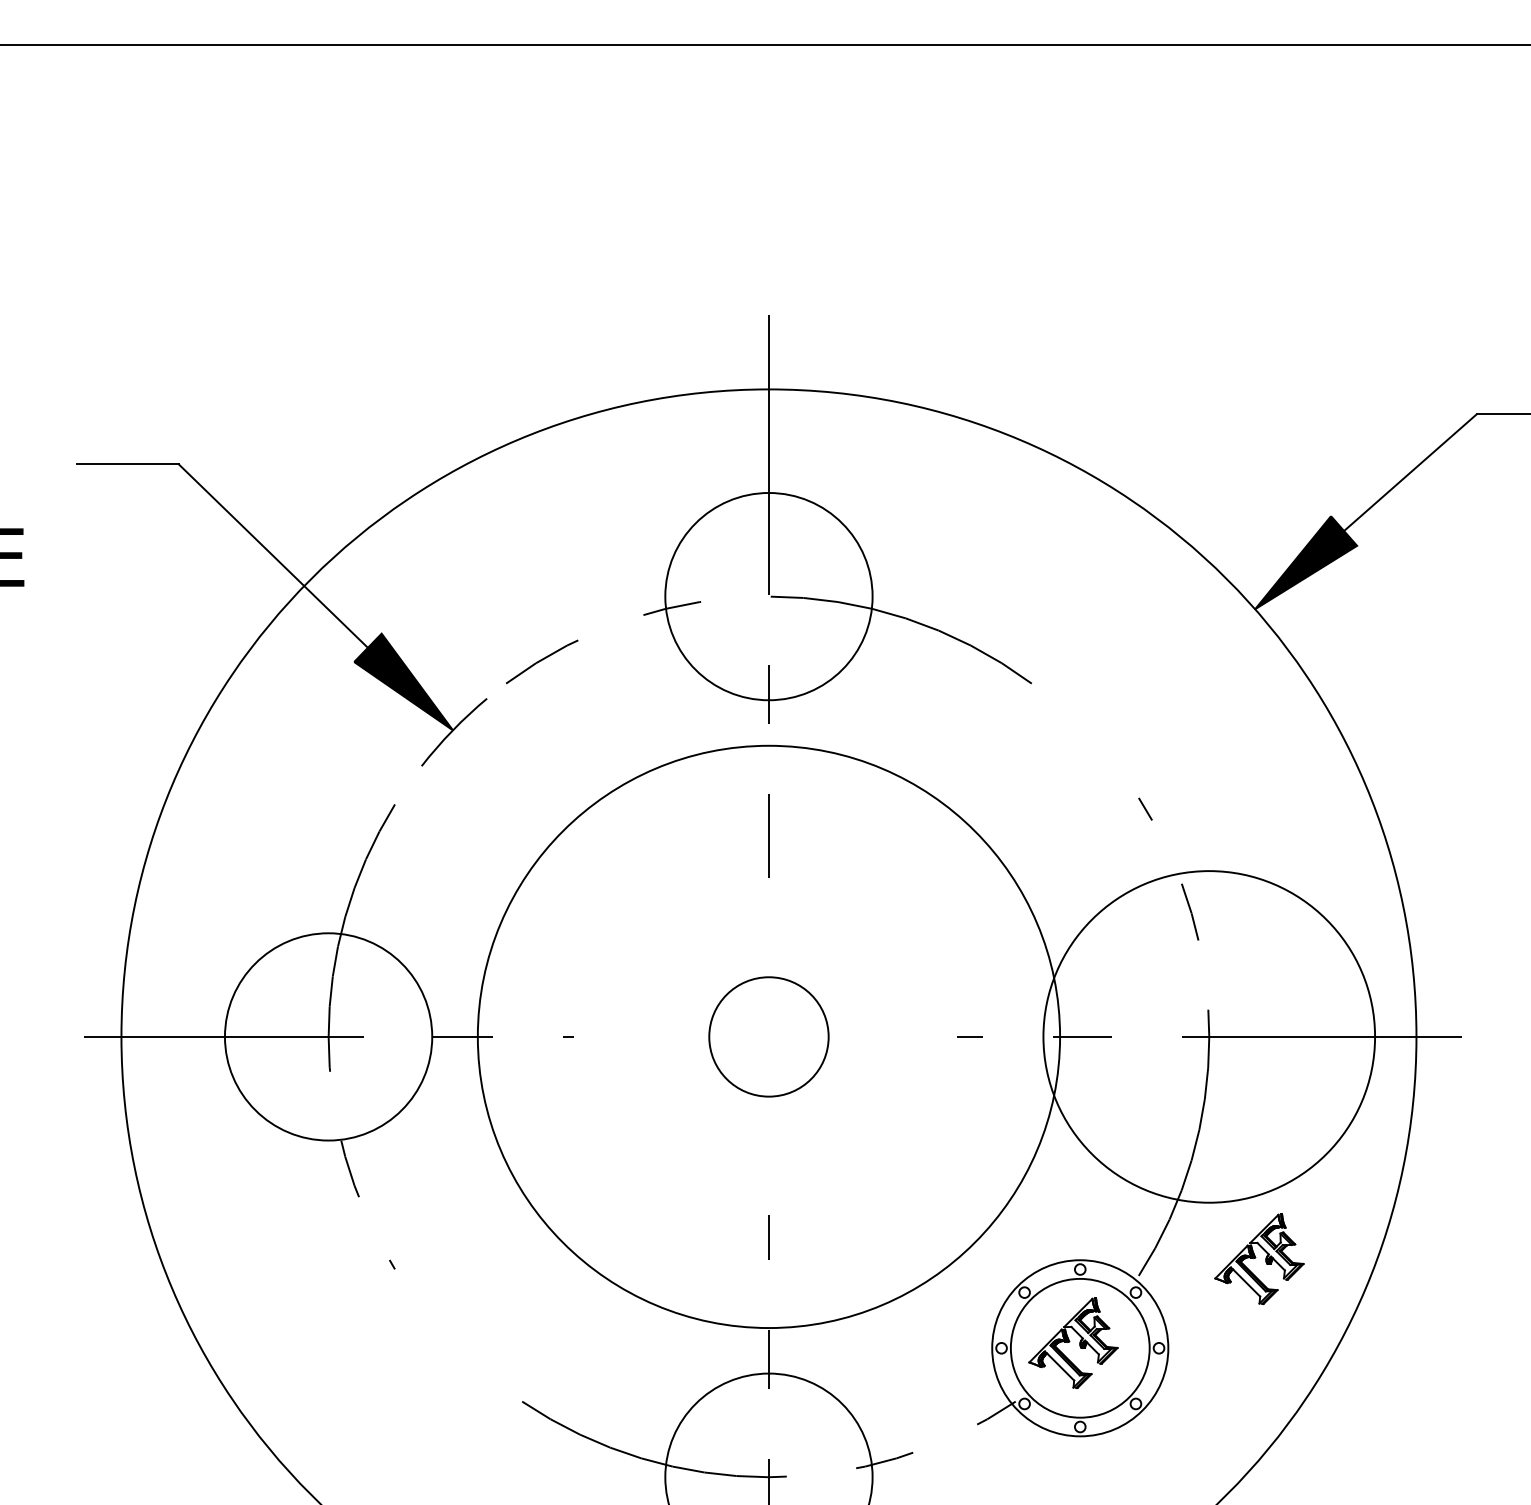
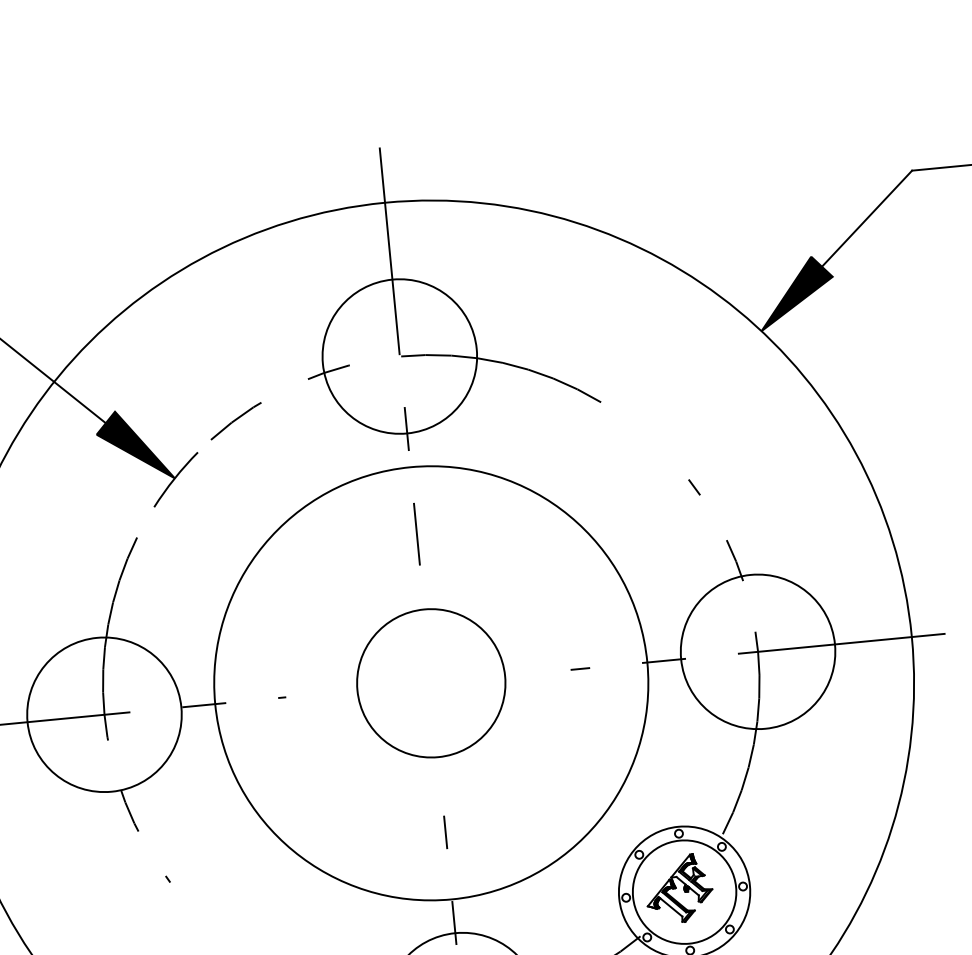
circle: (768, 1036) -> (430, 683), size x1.67
circle: (1208, 1036) -> (757, 651), size x0.62
part: (1259, 1258) -> (811, 812), removed

